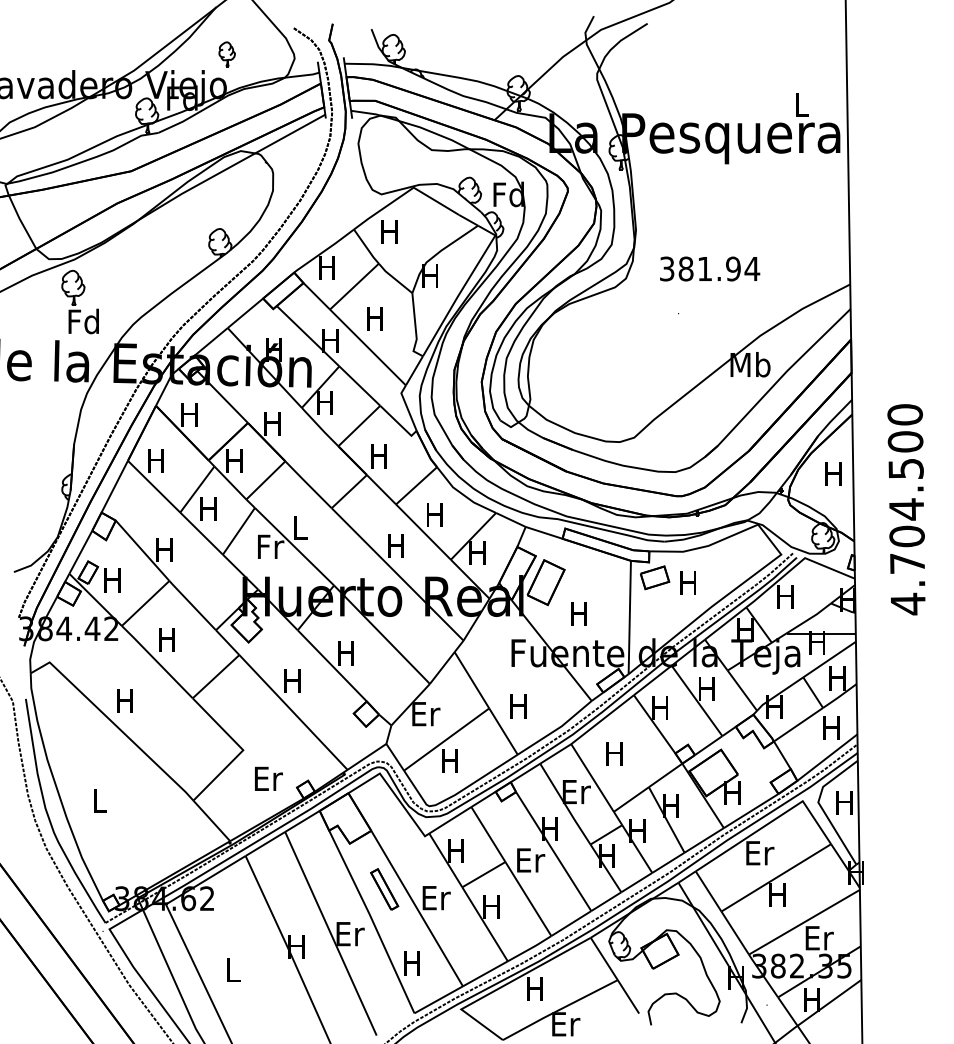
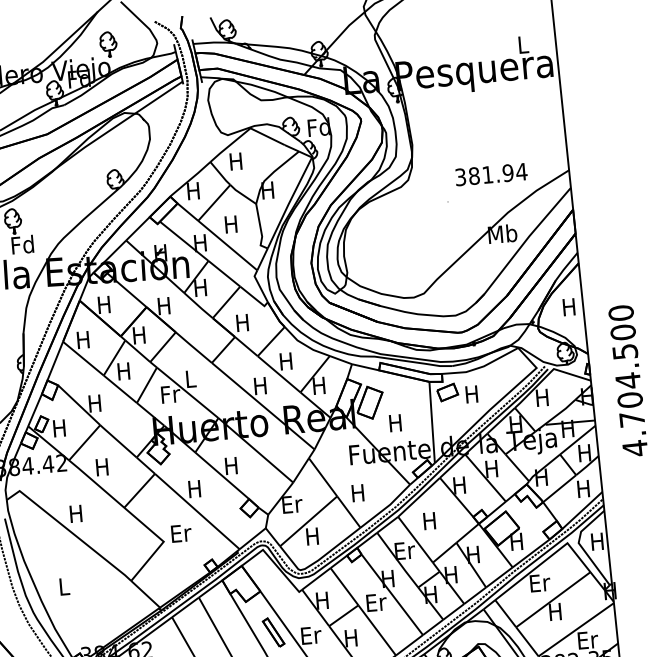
part: (227, 54) -> (108, 44), size x1.43
text: (710, 268) -> (491, 174), moved
text: (906, 509) -> (628, 380), moved
text: (268, 778) -> (181, 533), moved

